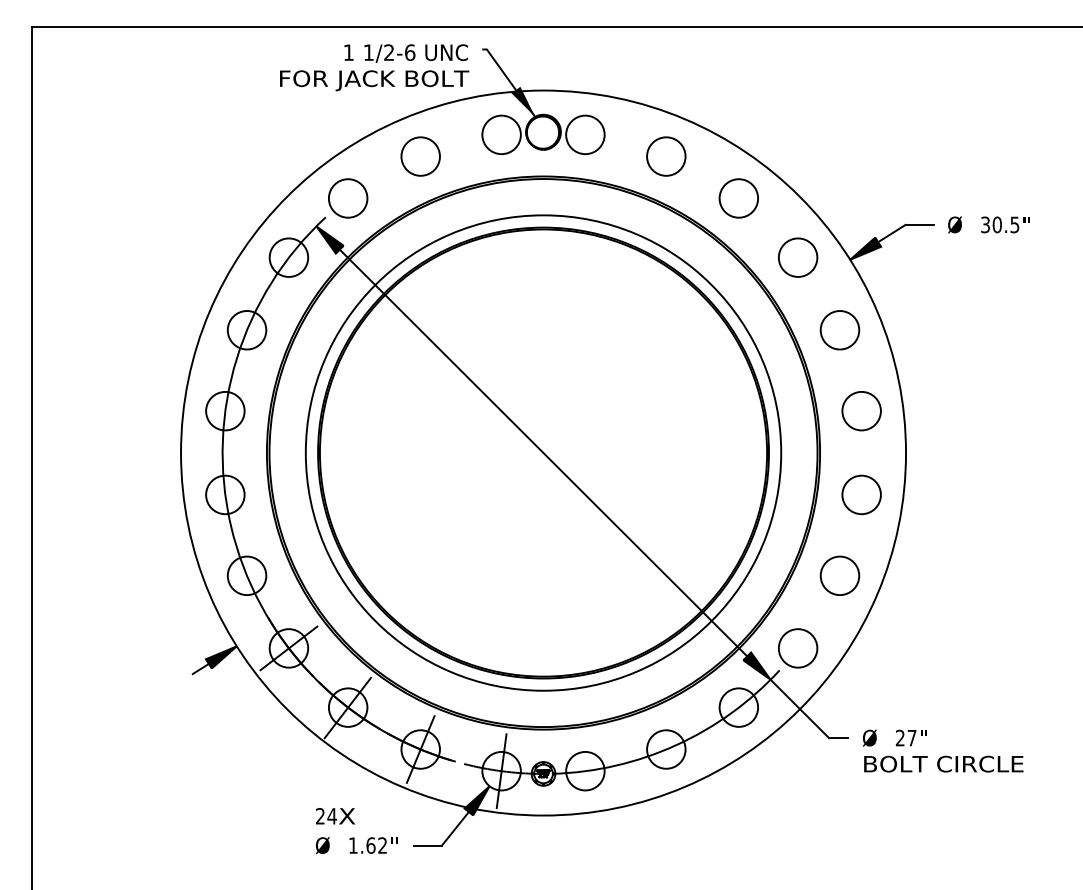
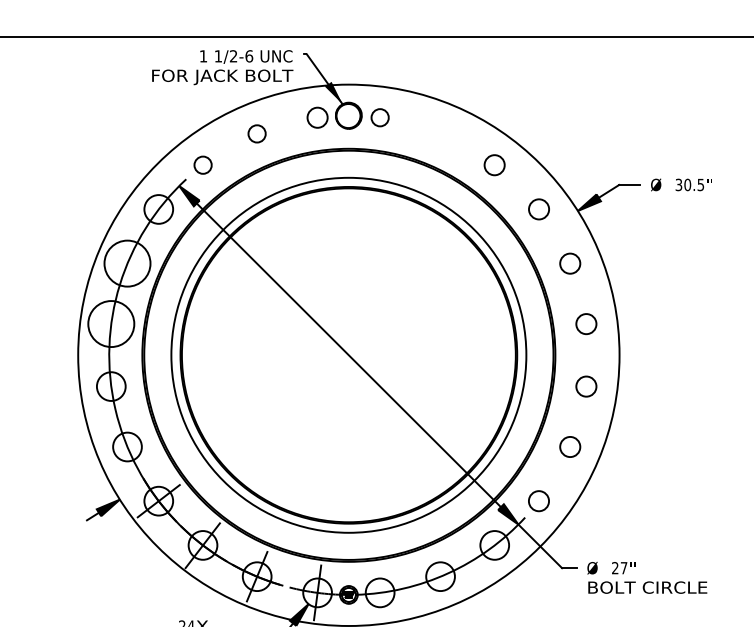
circle: (501, 134) -> (317, 117), size x0.7
circle: (585, 134) -> (380, 117), size x0.6
circle: (420, 156) -> (257, 133), size x0.6
circle: (666, 156) -> (440, 133), removed
circle: (348, 198) -> (203, 165), size x0.6
circle: (738, 198) -> (494, 165), size x0.7
circle: (798, 257) -> (539, 209), size x0.7
circle: (246, 330) -> (127, 263), size x1.6
circle: (839, 330) -> (569, 263), size x0.7
circle: (225, 410) -> (111, 323), size x1.6
circle: (861, 411) -> (586, 324), size x0.7
circle: (861, 494) -> (586, 386), size x0.7
circle: (839, 575) -> (569, 446), size x0.7
circle: (797, 648) -> (538, 501), size x0.7

